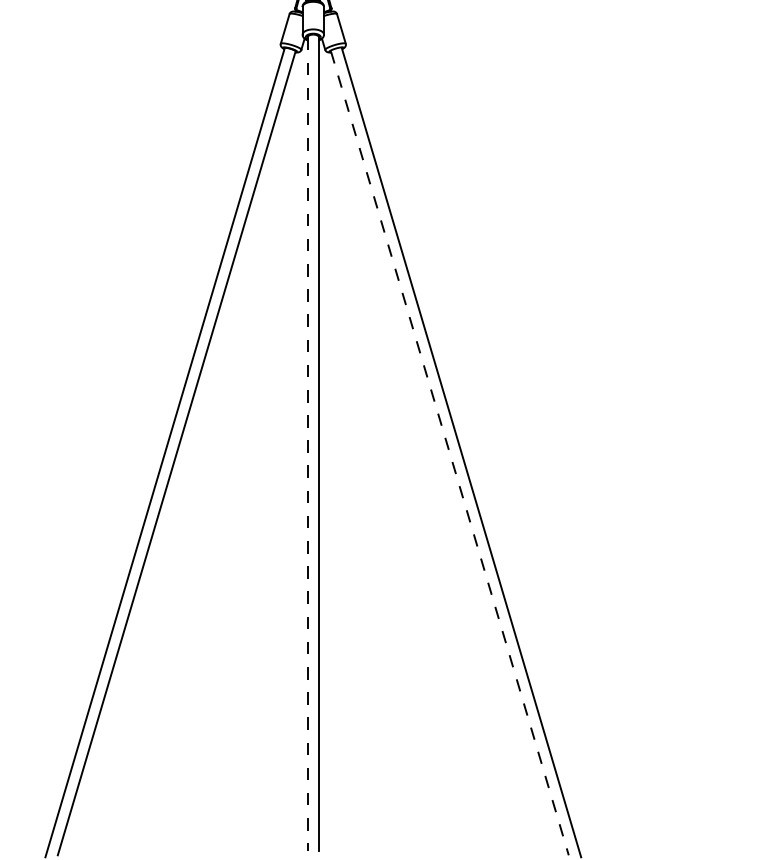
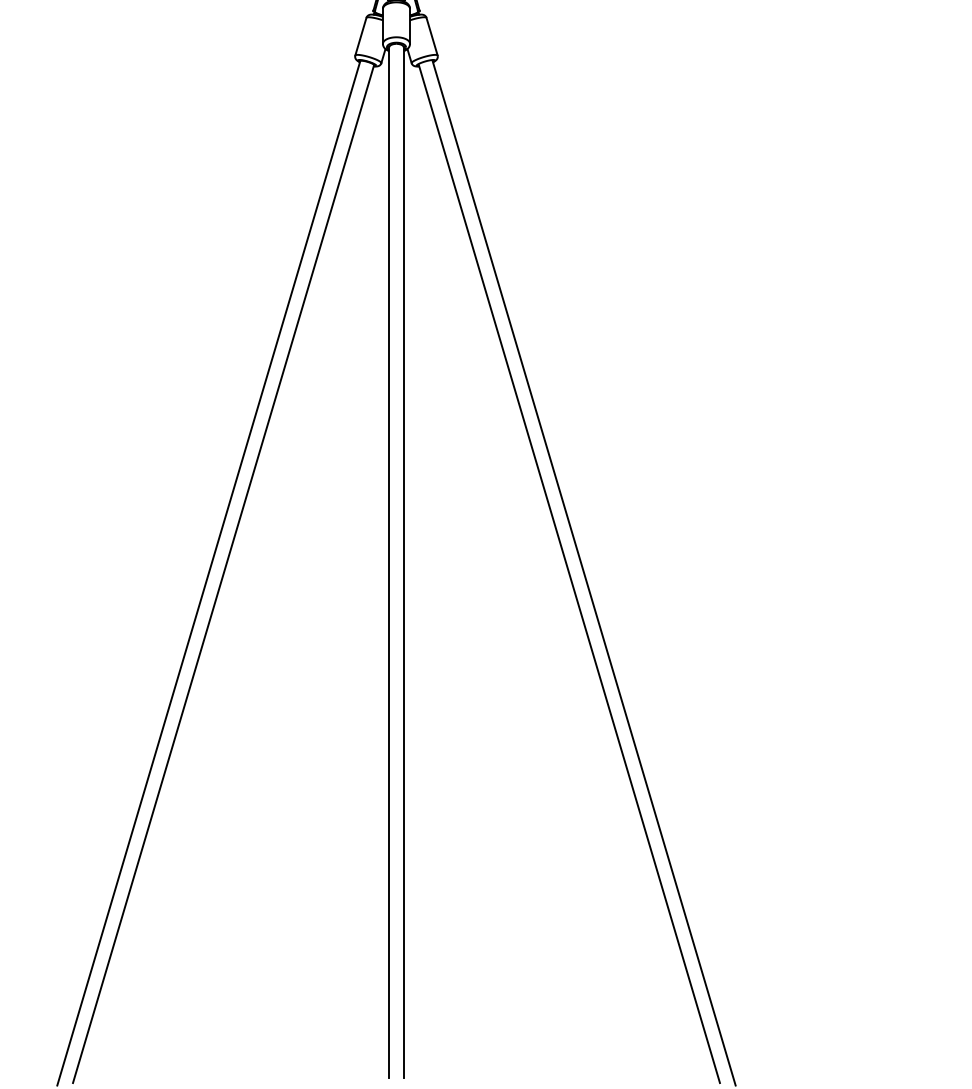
line: (307, 444) -> (389, 562), dashed -> solid
line: (450, 453) -> (570, 574), dashed -> solid

